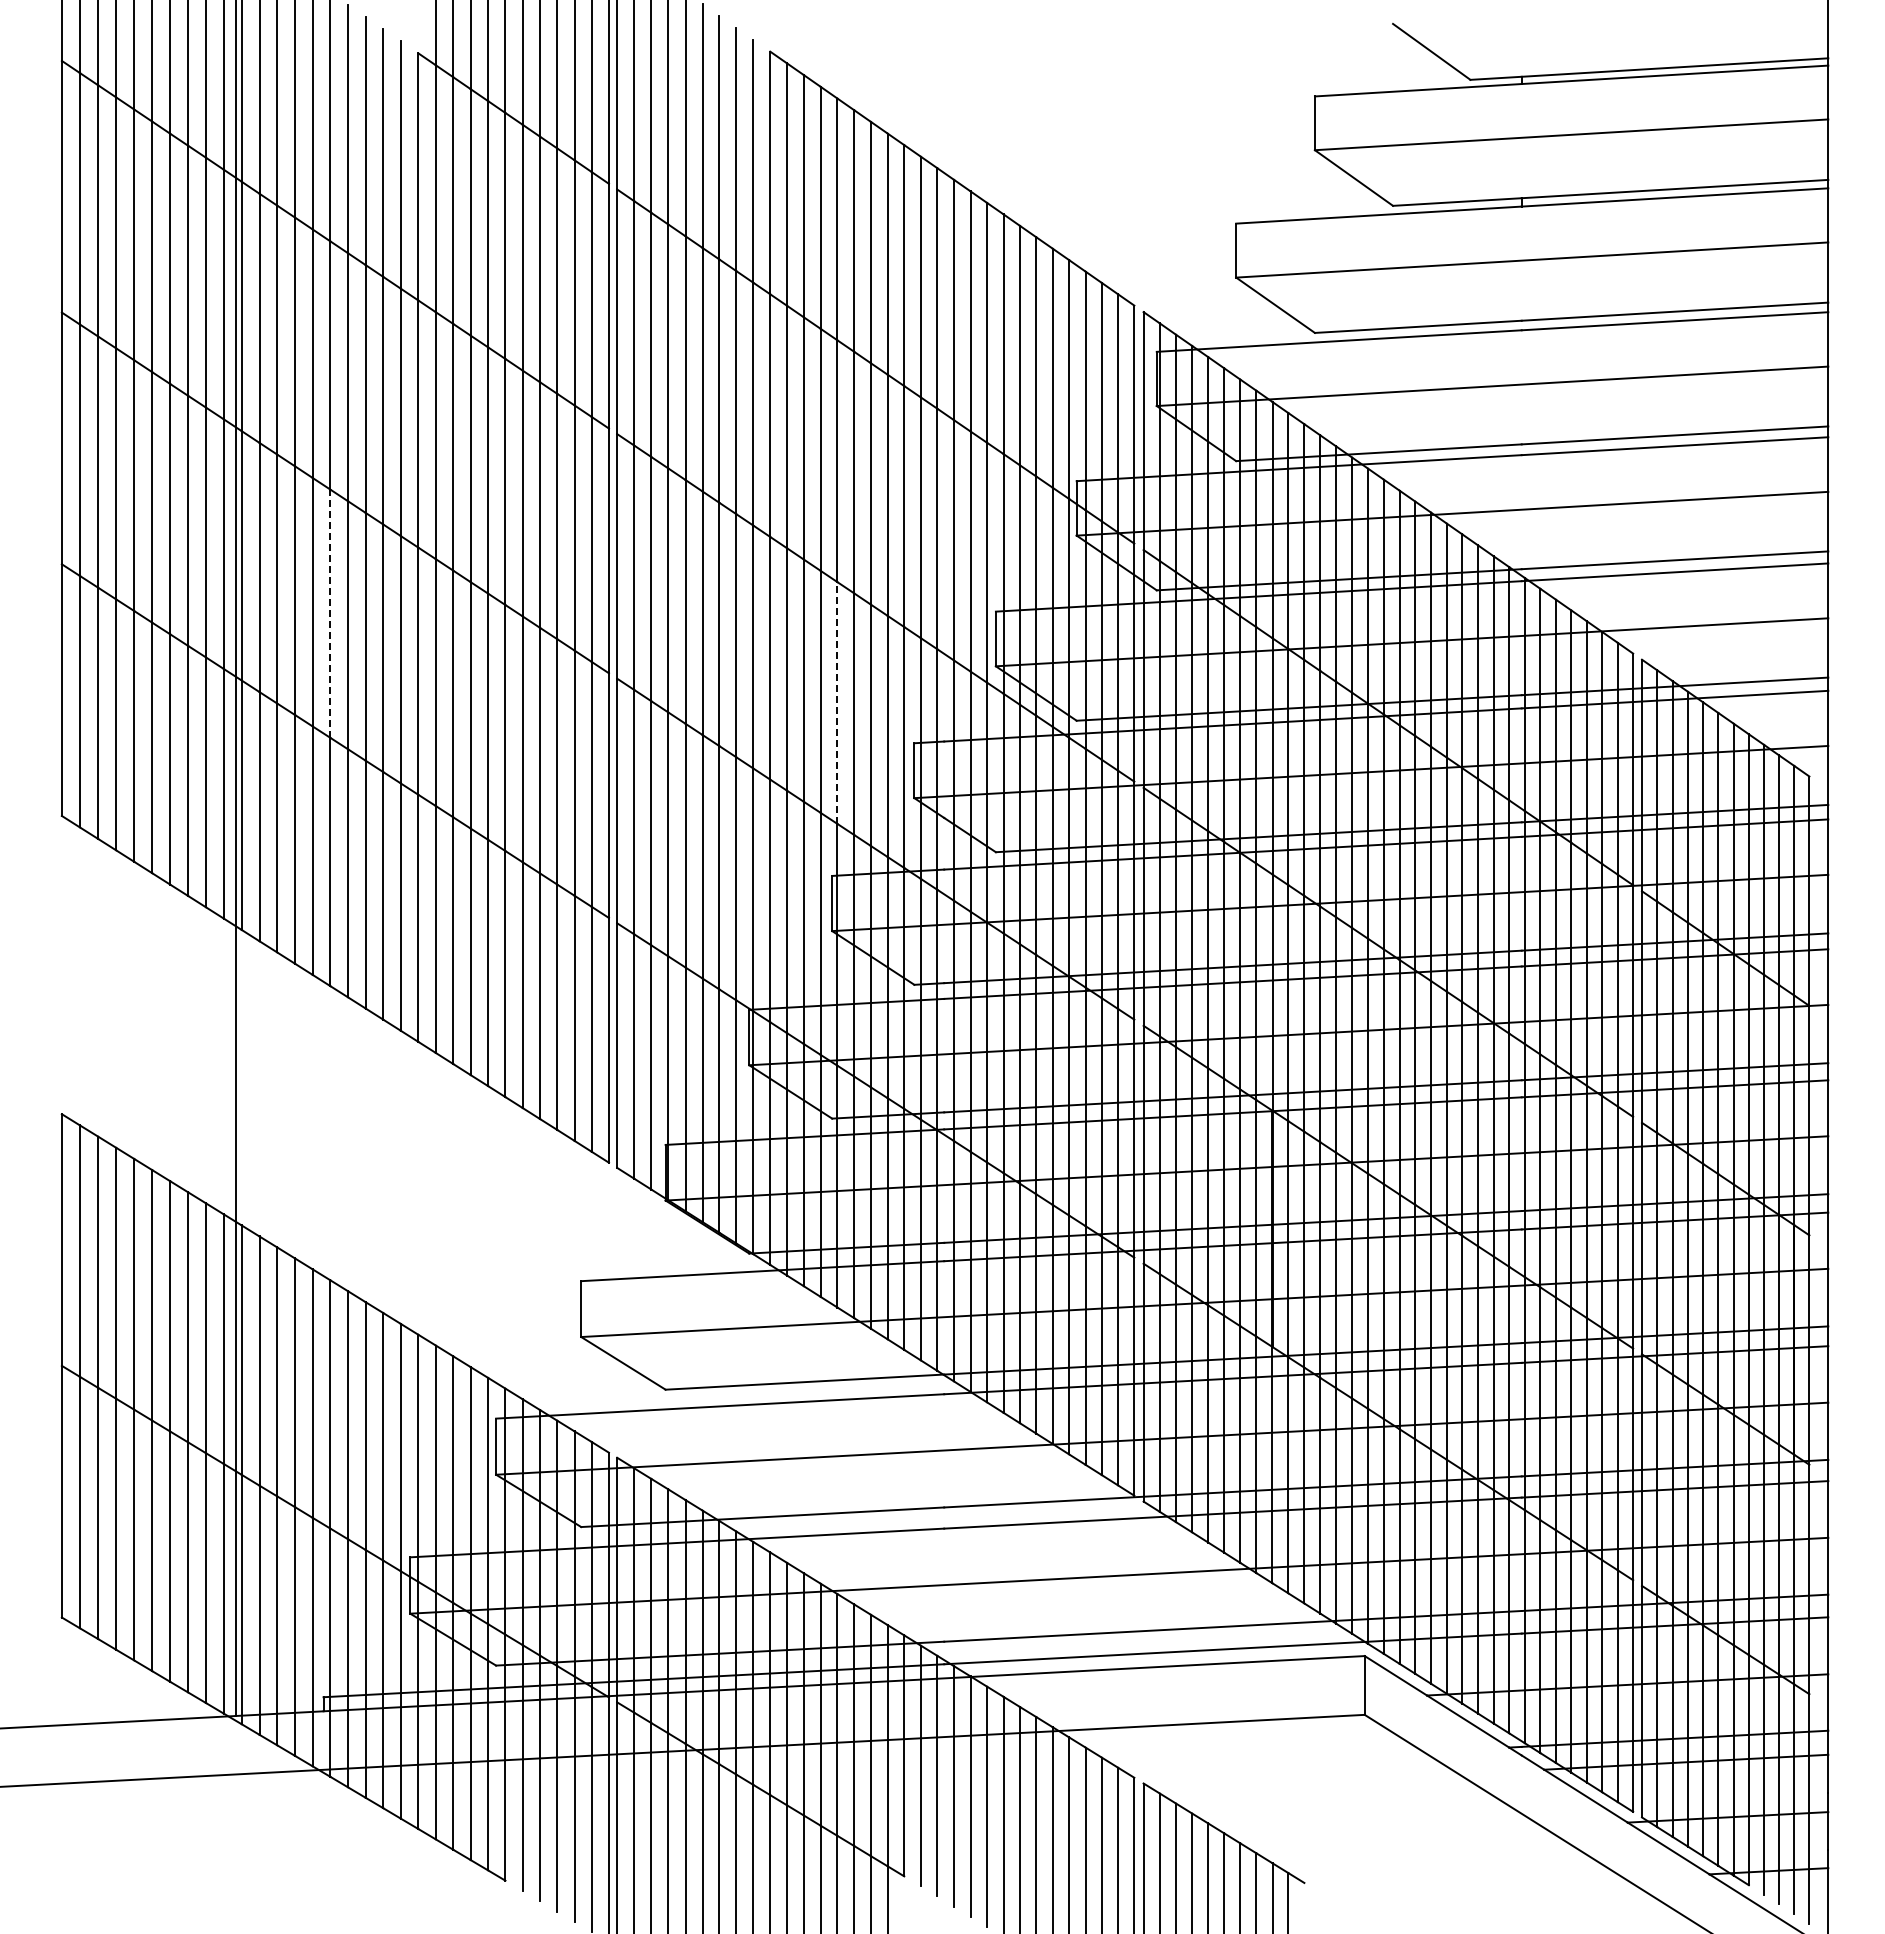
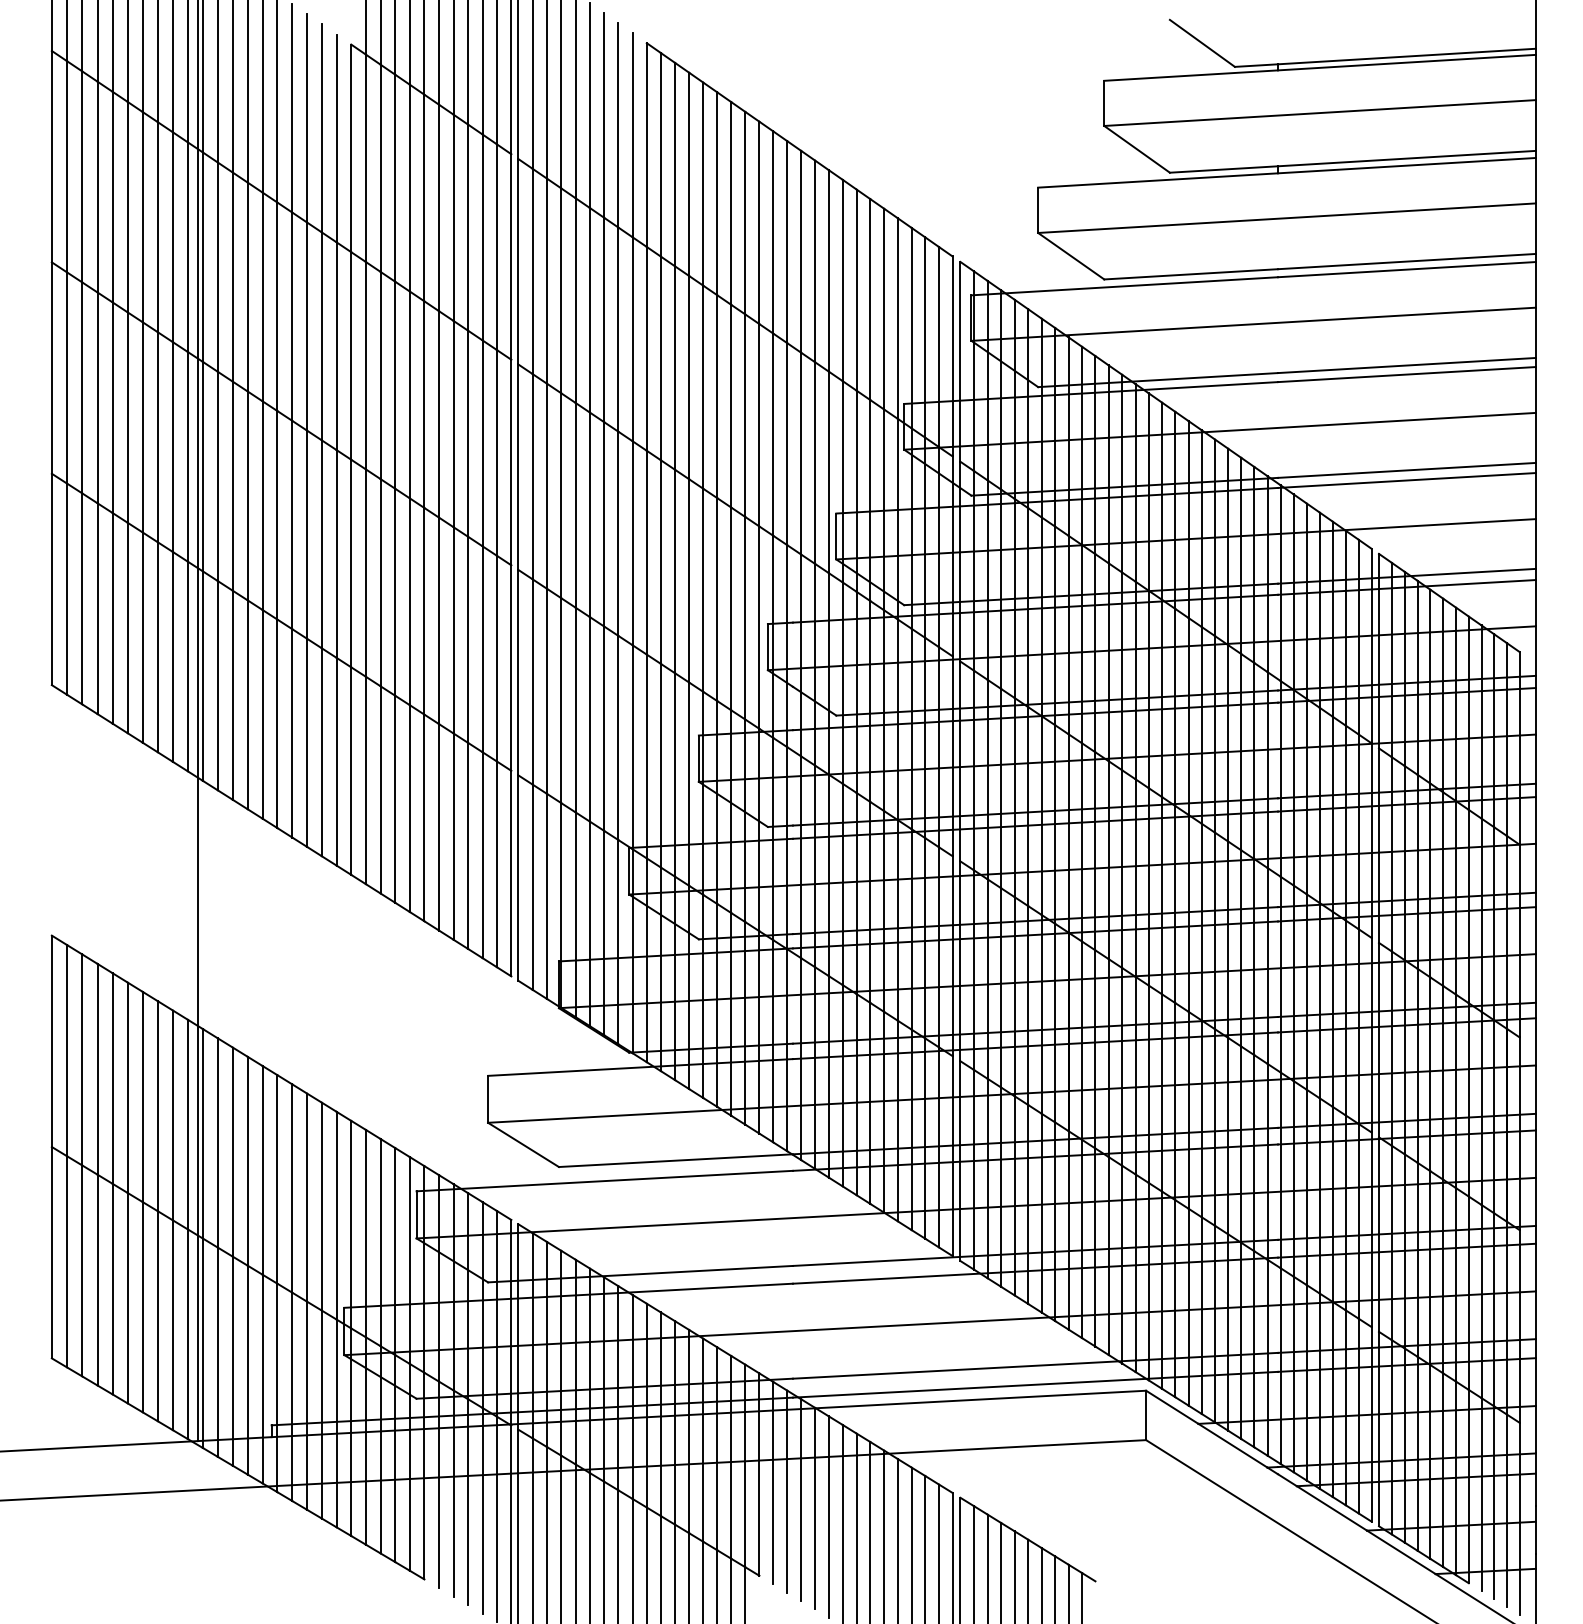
line: (330, 613) -> (277, 515), dashed -> solid
line: (837, 703) -> (703, 590), dashed -> solid

